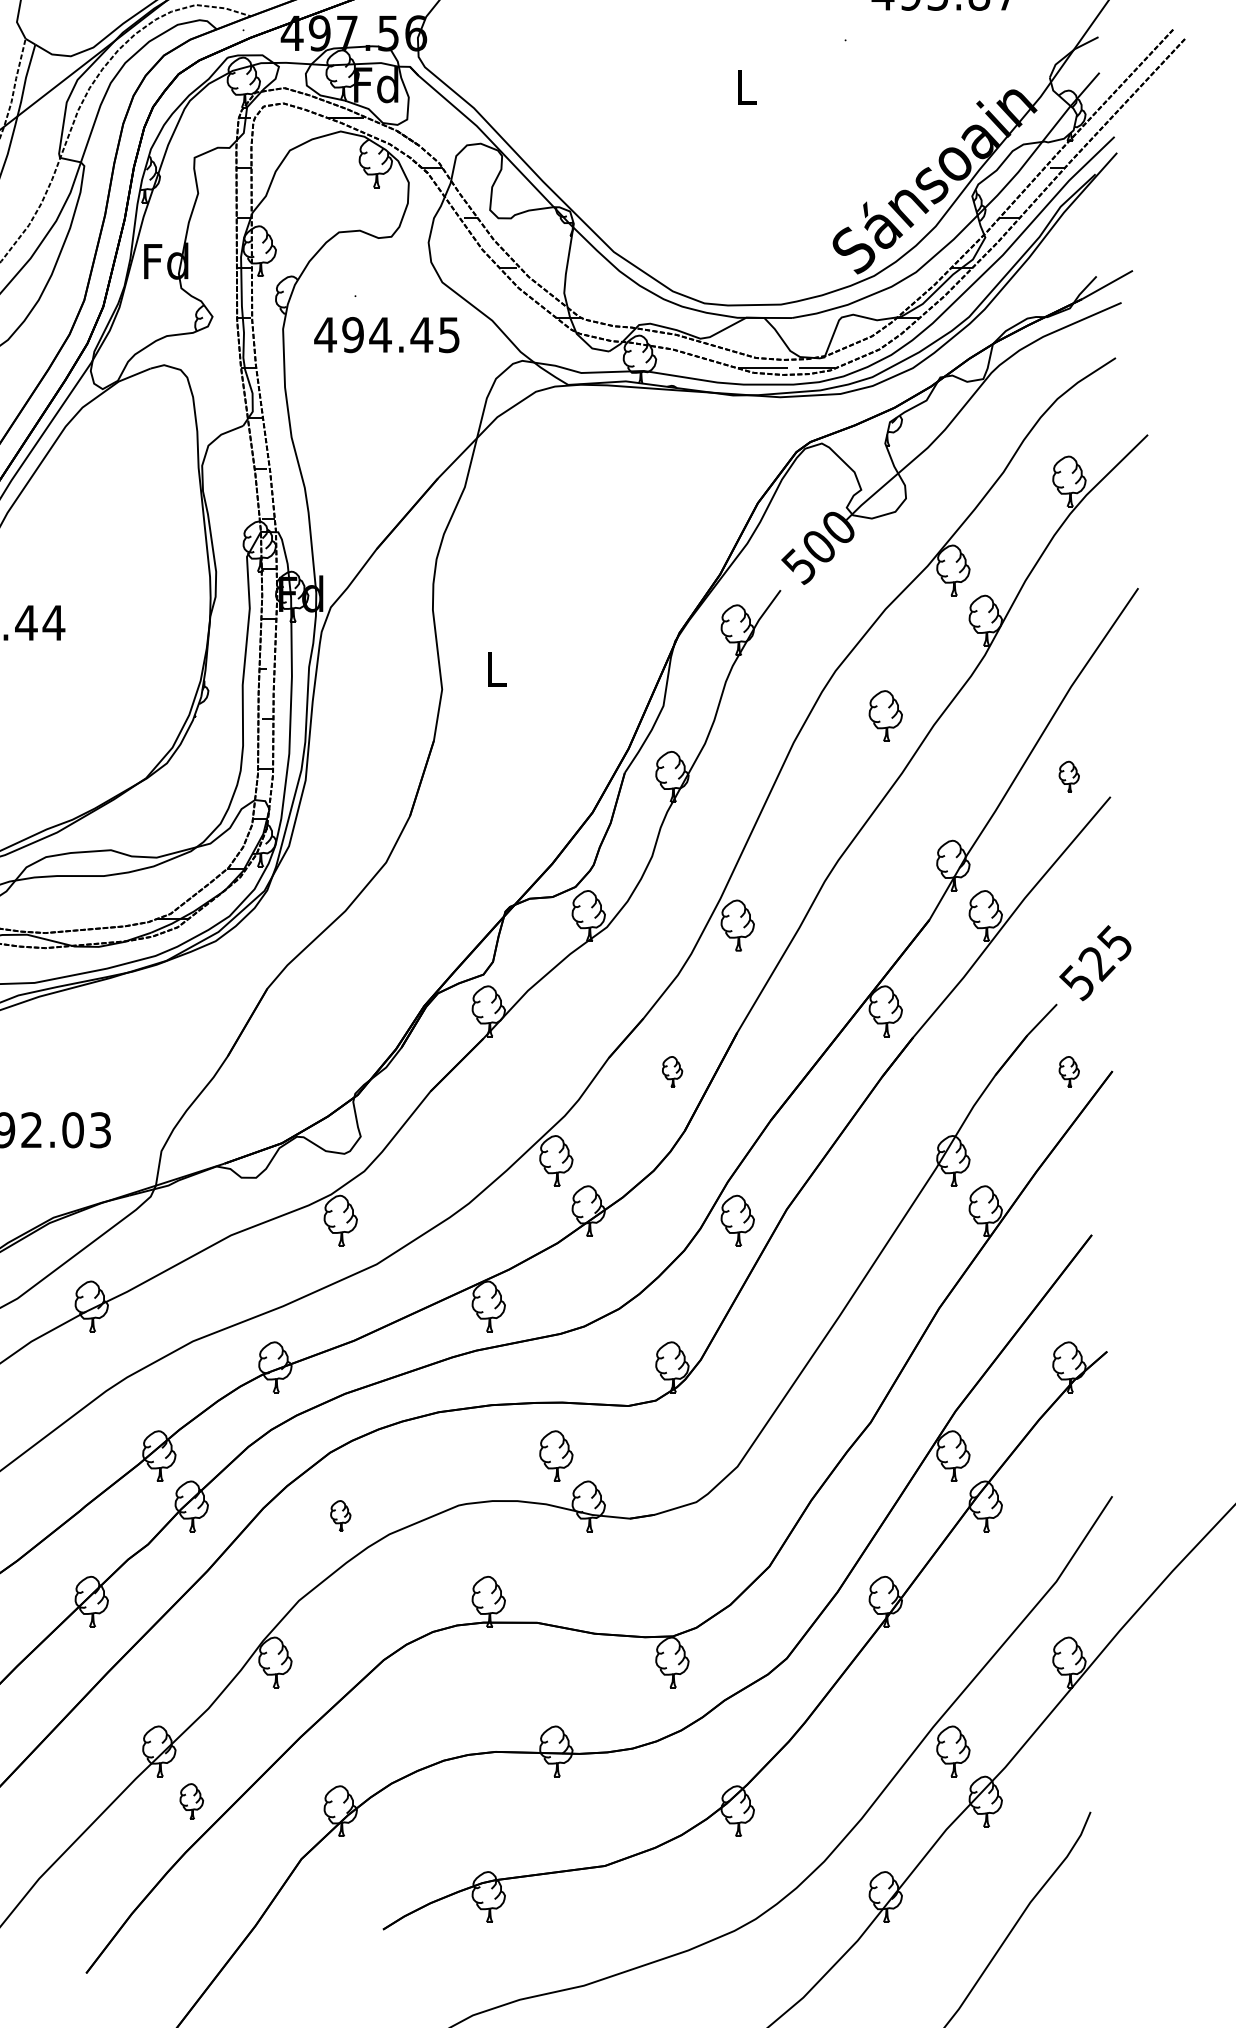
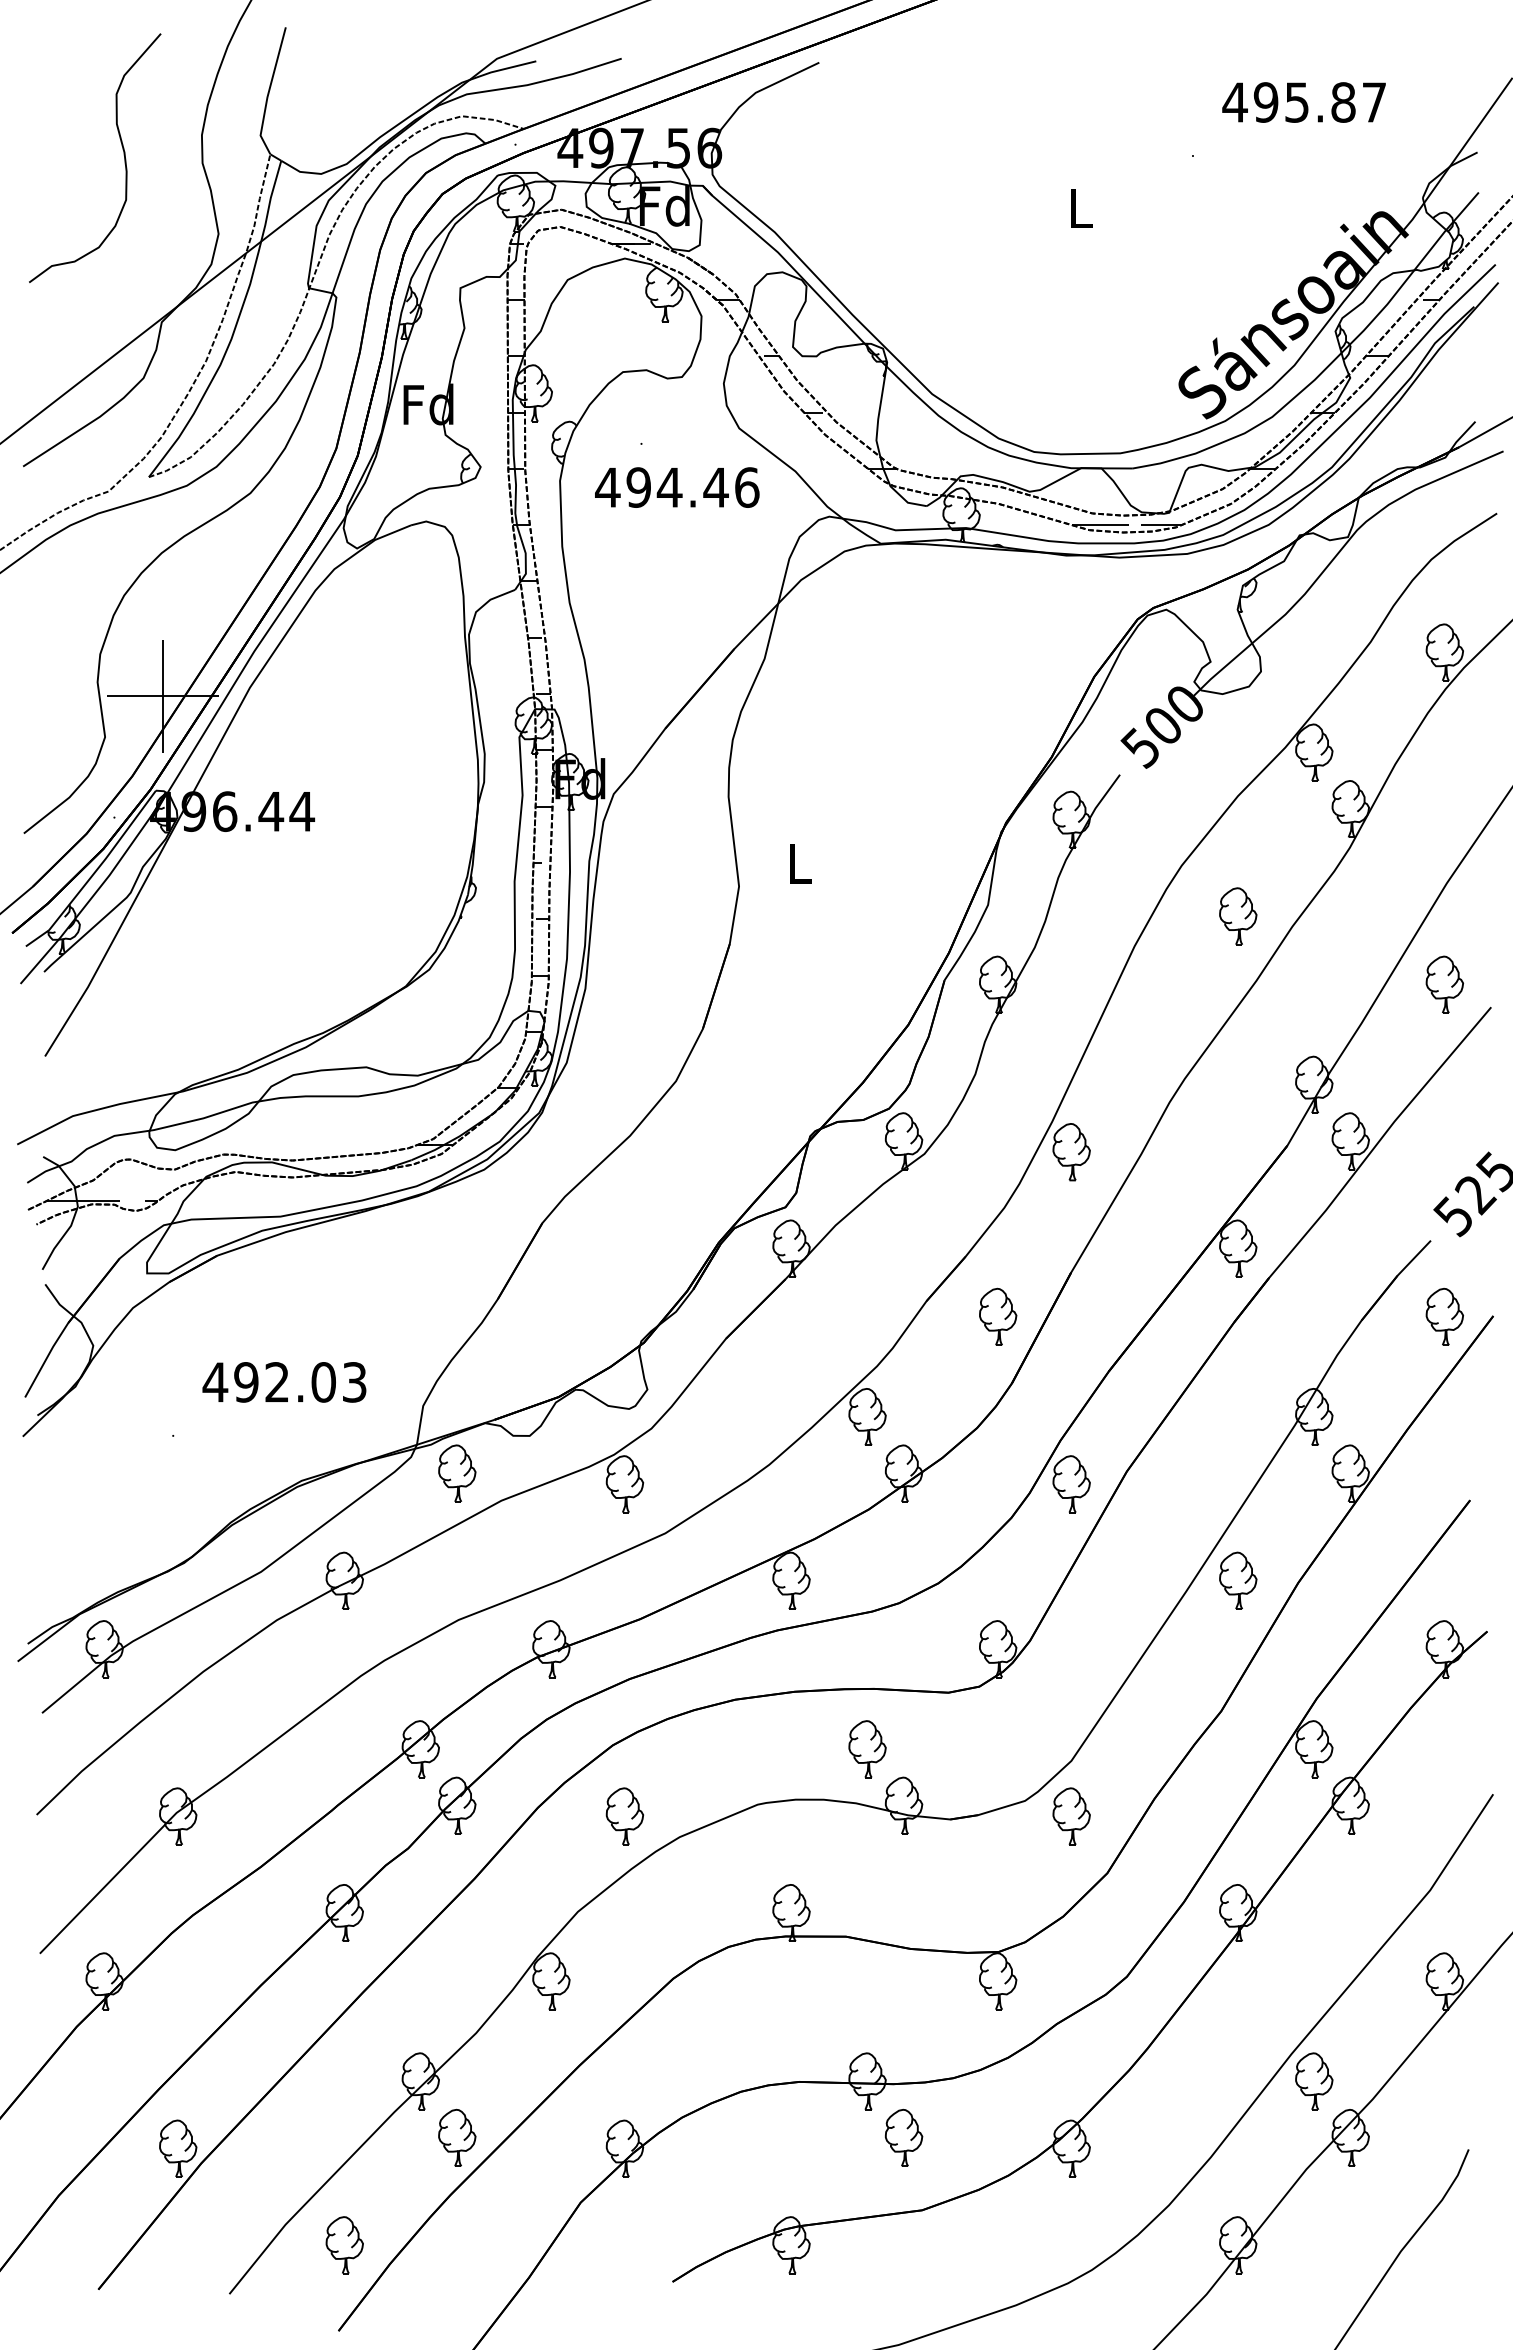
text: (449, 334) -> (747, 487), 494.45 -> 494.46
part: (1069, 776) -> (1444, 984), size x1.67
part: (672, 1071) -> (998, 1316), size x1.67
part: (1069, 1071) -> (1444, 1316), size x1.67
part: (191, 1211) -> (457, 1473), added
part: (886, 1306) -> (1238, 1580), added
part: (340, 1516) -> (624, 1816), size x1.67
part: (737, 1516) -> (1071, 1816), added
part: (191, 1801) -> (457, 2137), size x1.43
part: (589, 1801) -> (904, 2137), added
part: (91, 1897) -> (344, 2245), added

